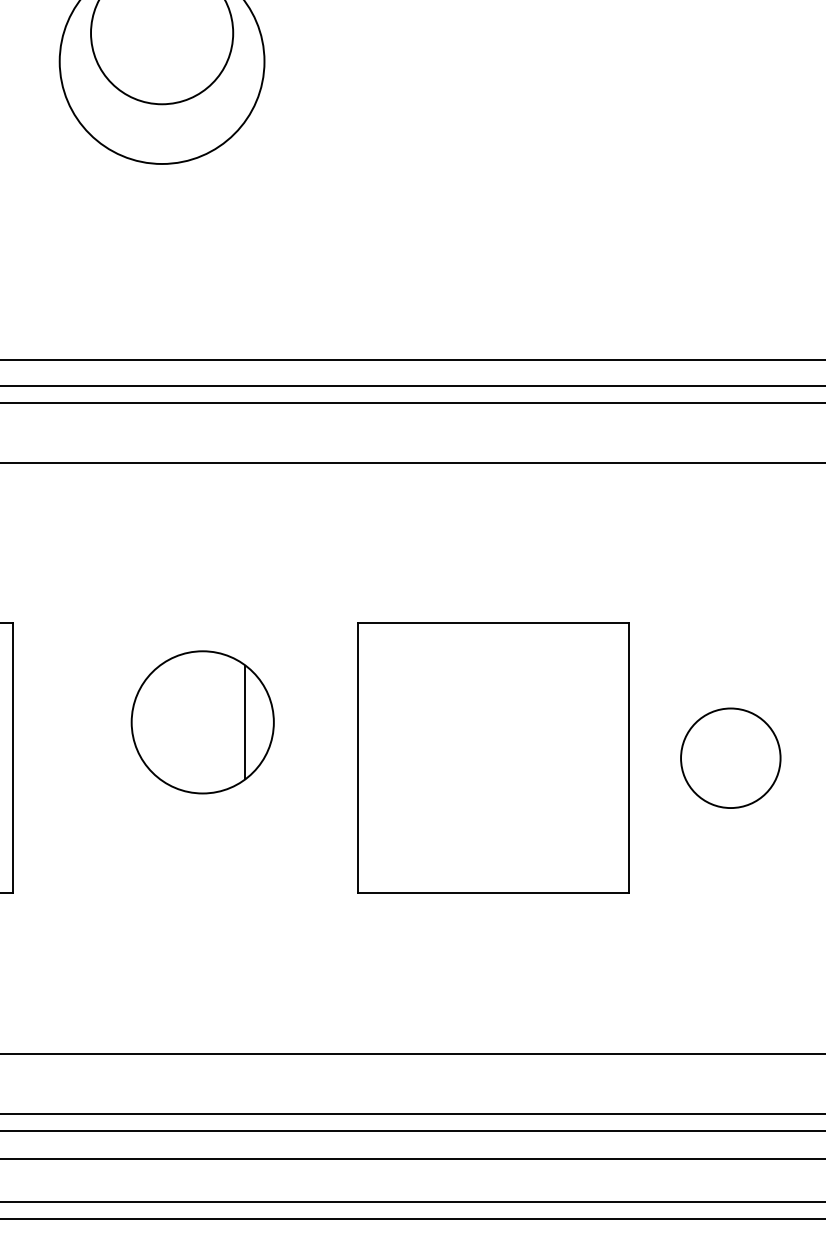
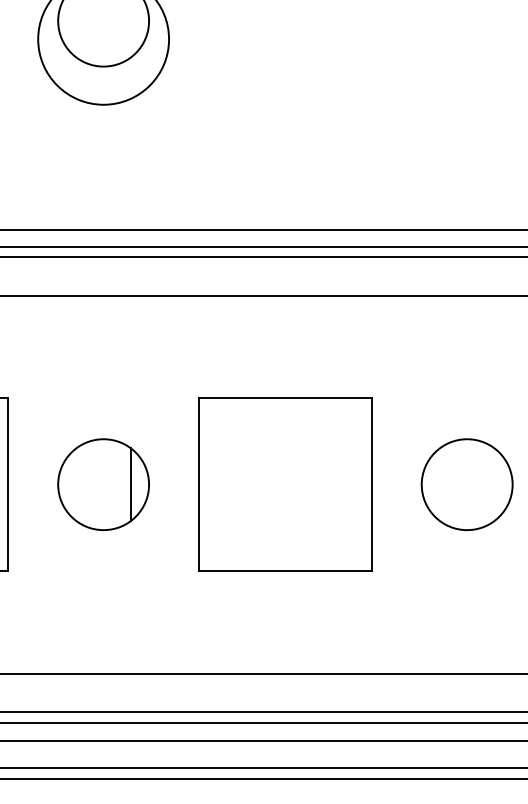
part: (202, 722) -> (103, 484), moved
part: (493, 758) -> (285, 484), moved
circle: (729, 758) -> (466, 484), size x1.43

